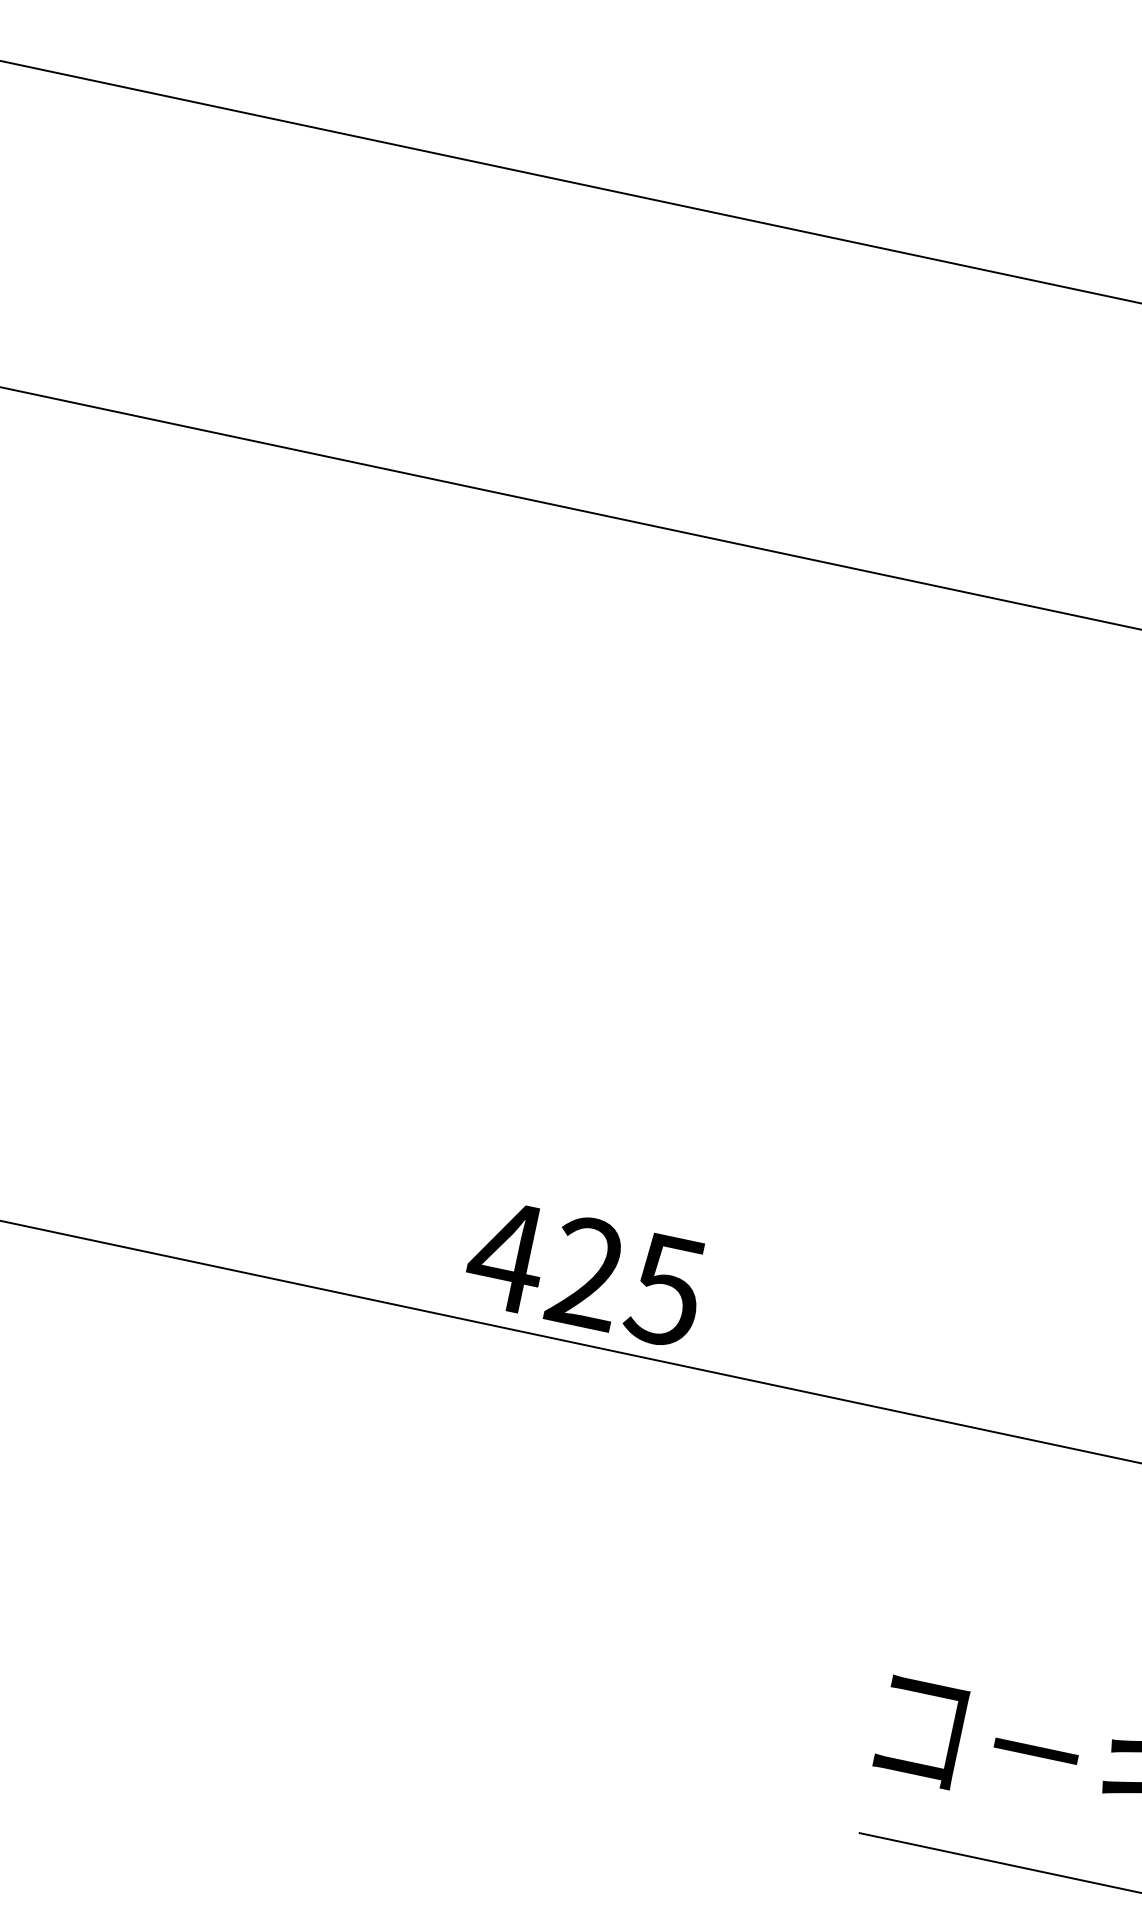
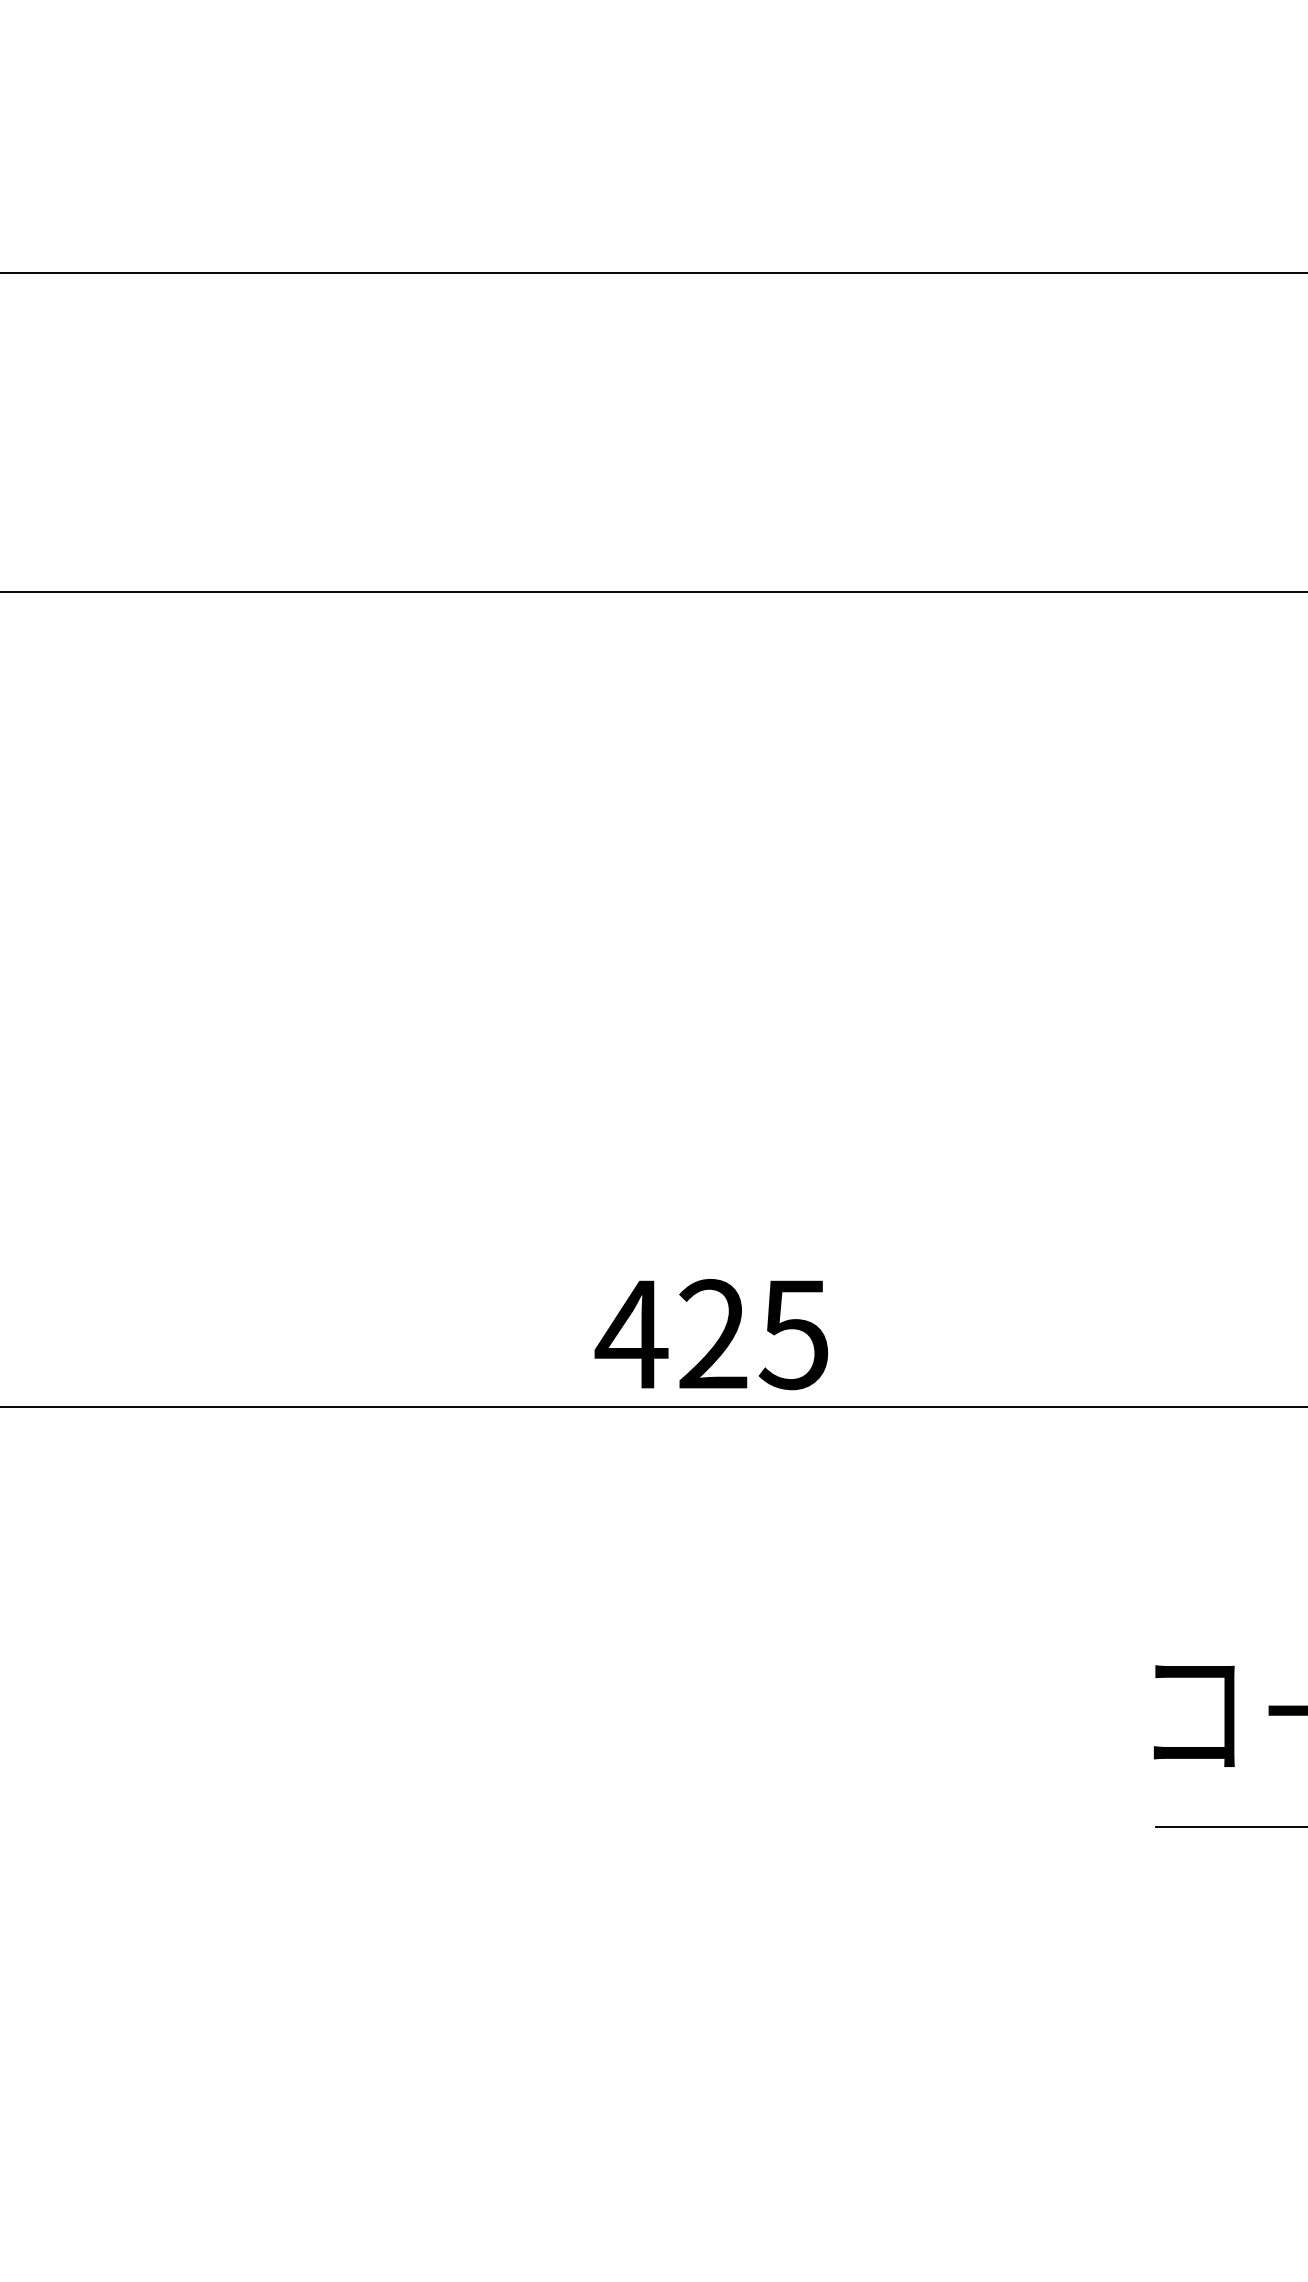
text: (585, 1272) -> (711, 1334), moved

